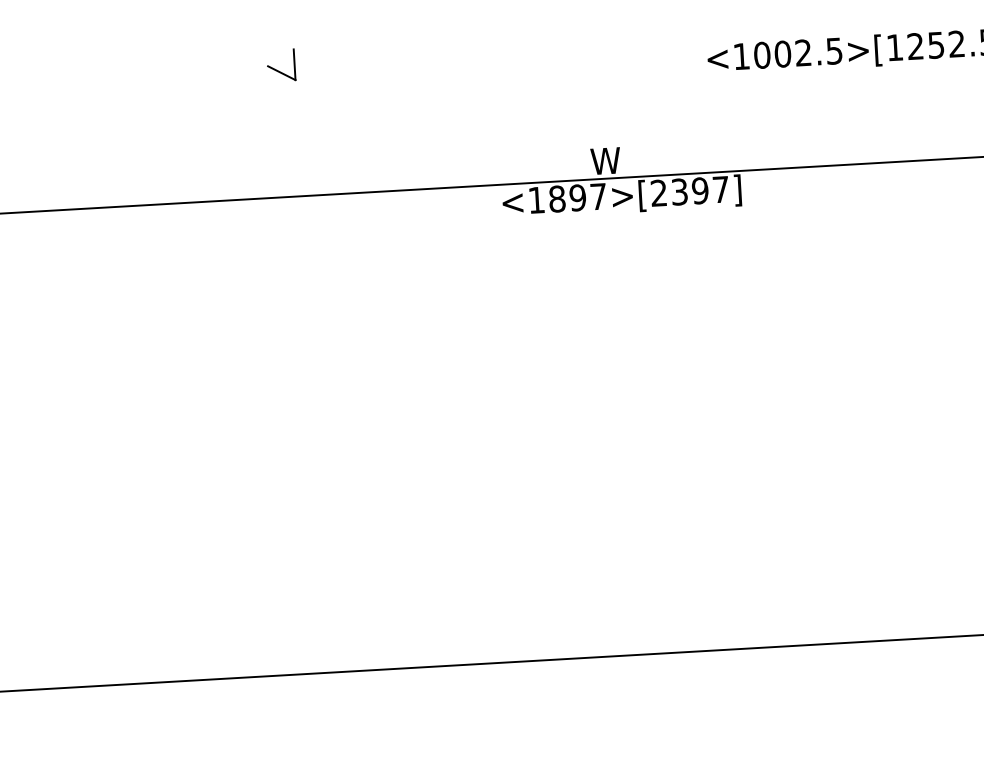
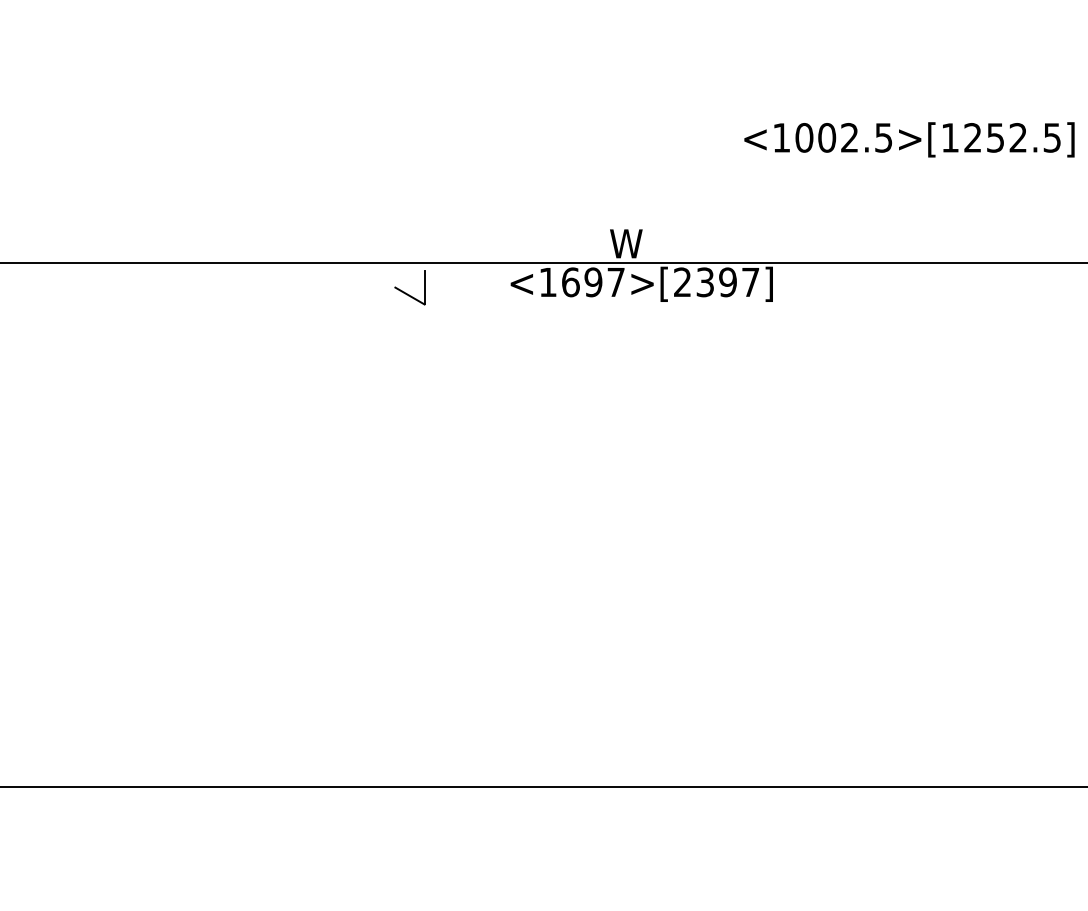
part: (280, 65) -> (409, 287), moved
text: (557, 199) -> (570, 282), <1897>[2397] -> <1697>[2397]

